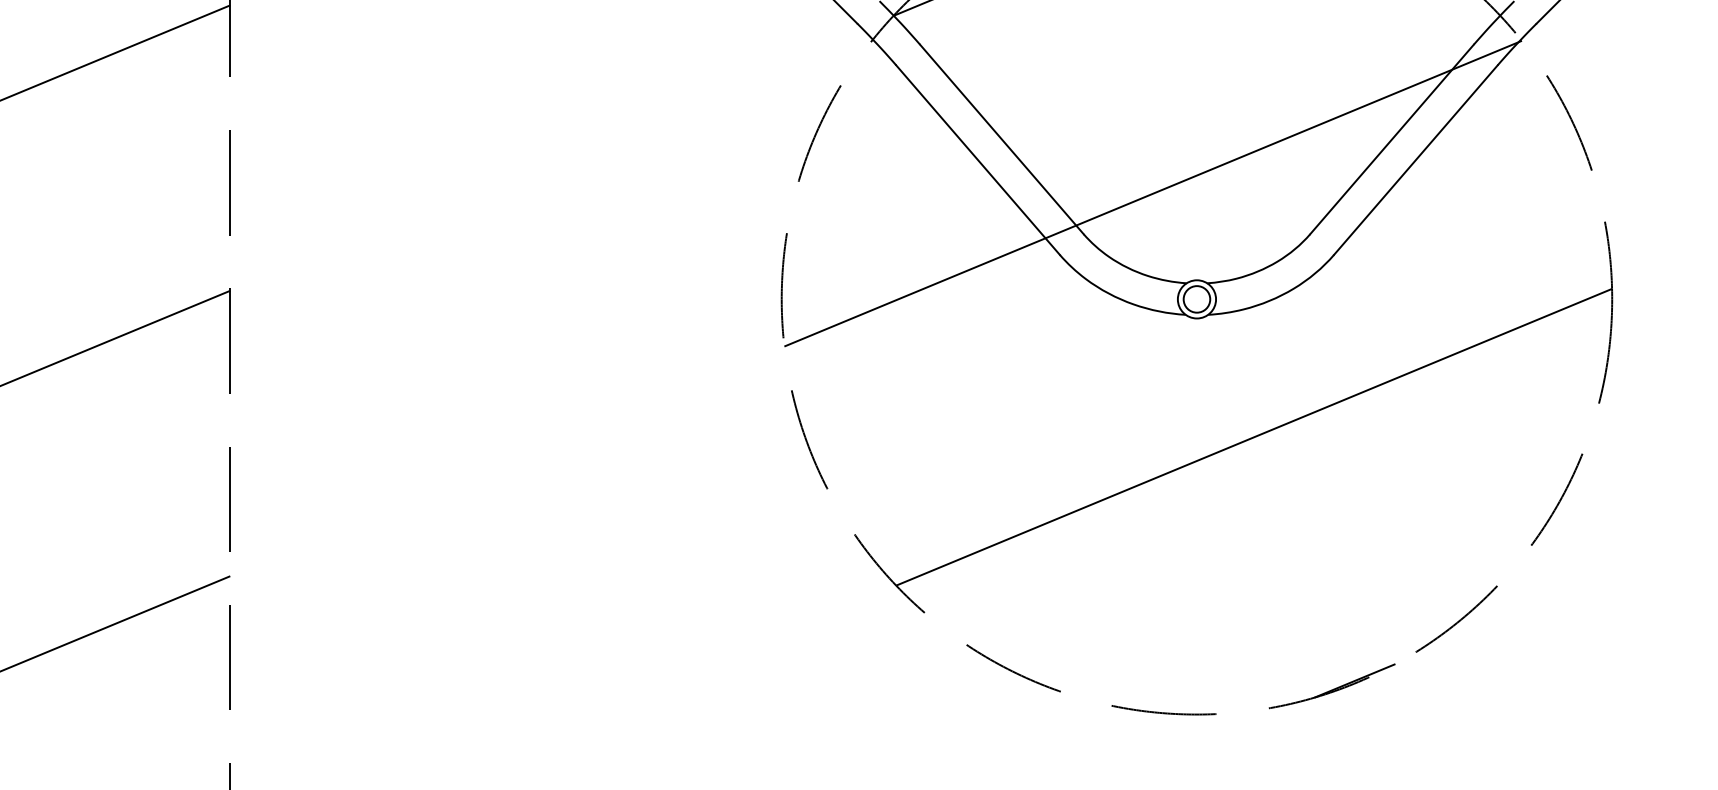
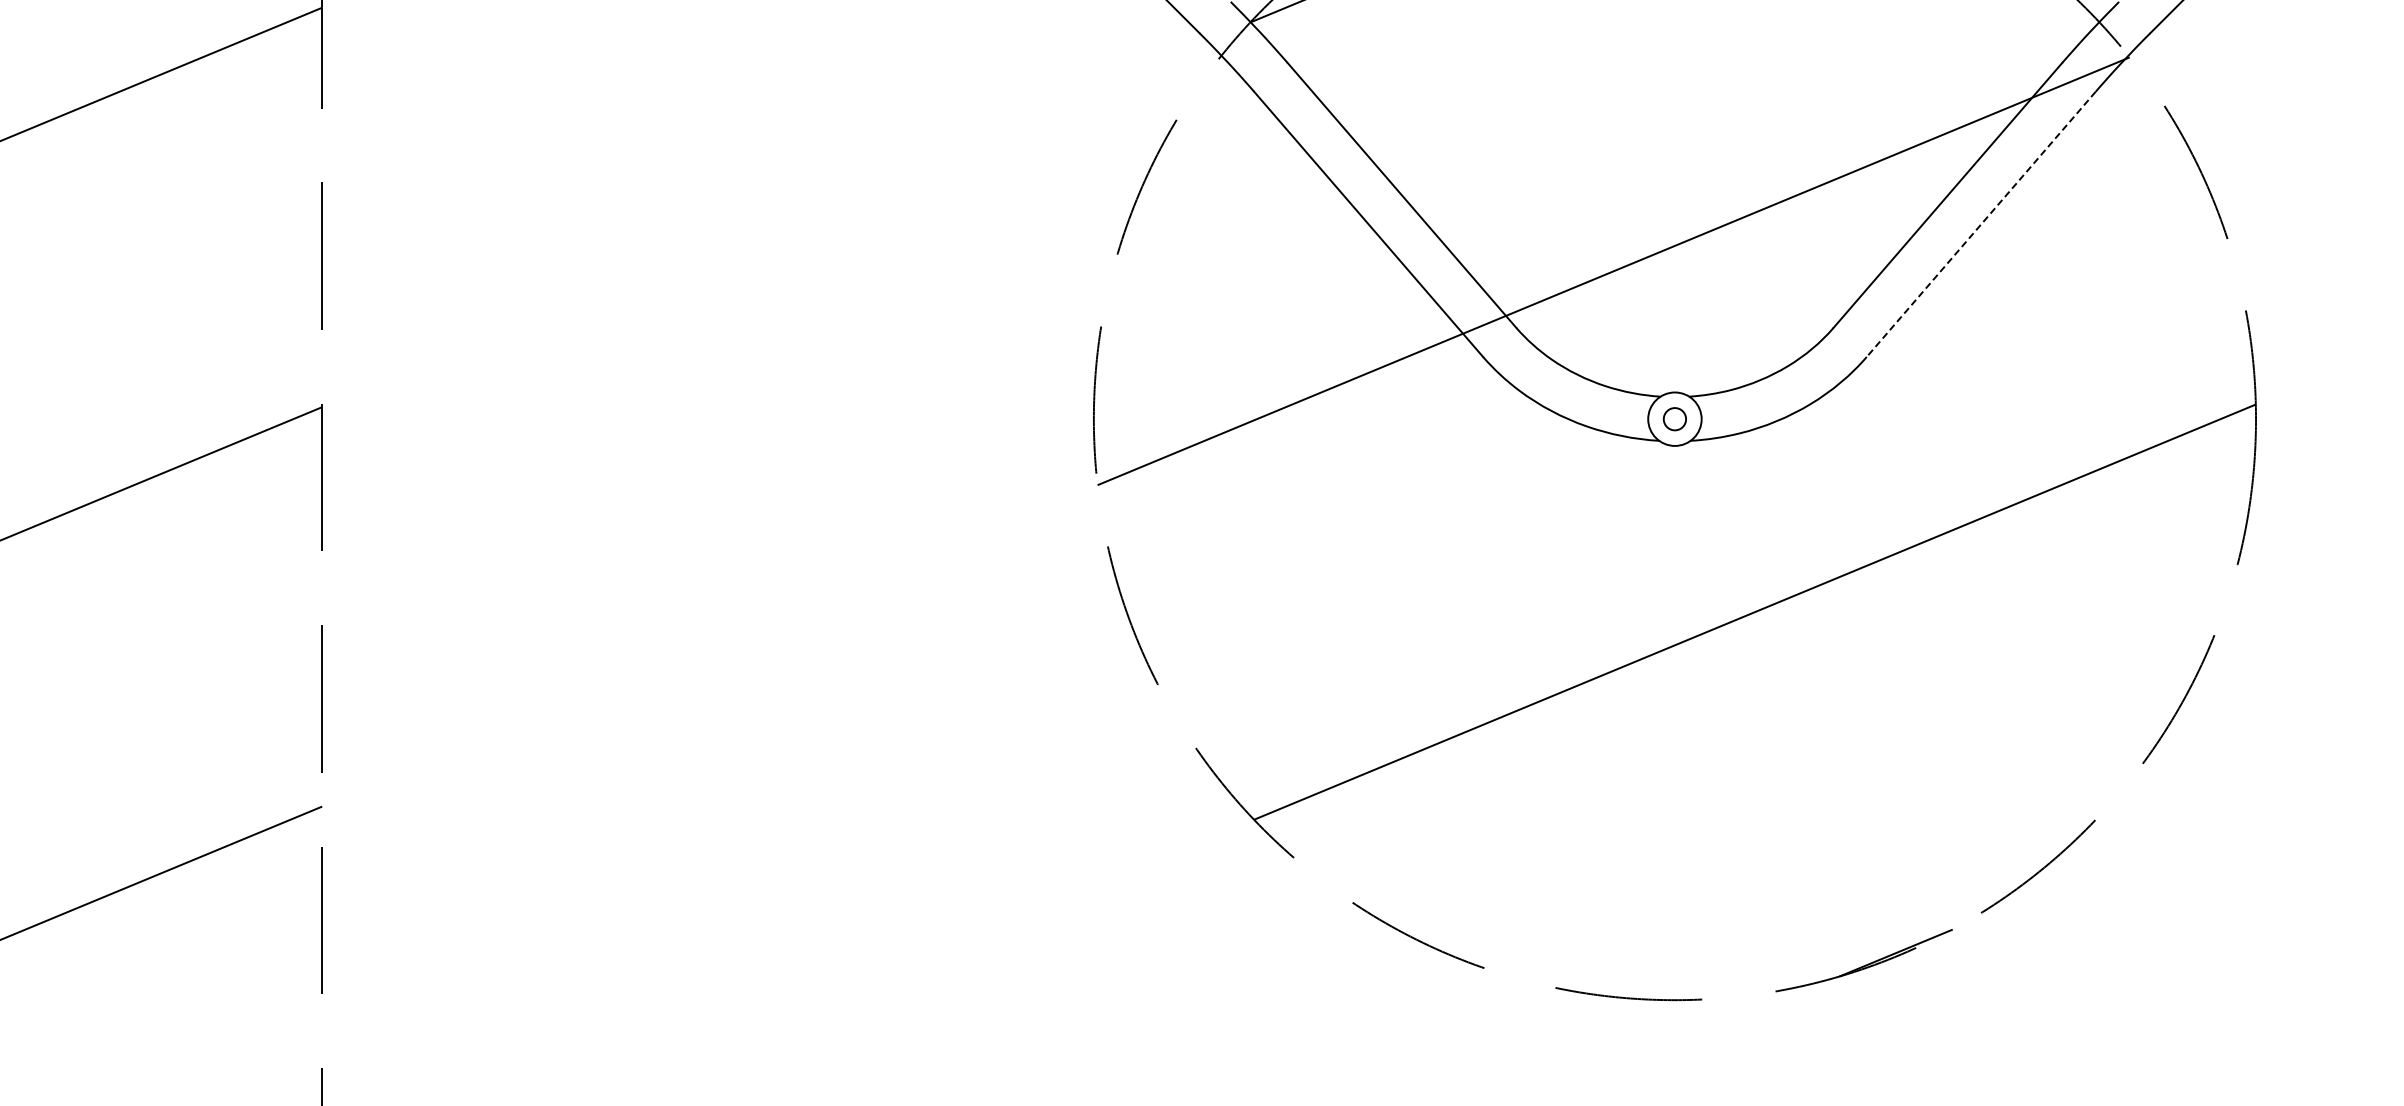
line: (1415, 160) -> (1980, 224), solid -> dashed
circle: (1196, 298) -> (1674, 418), size x0.6

